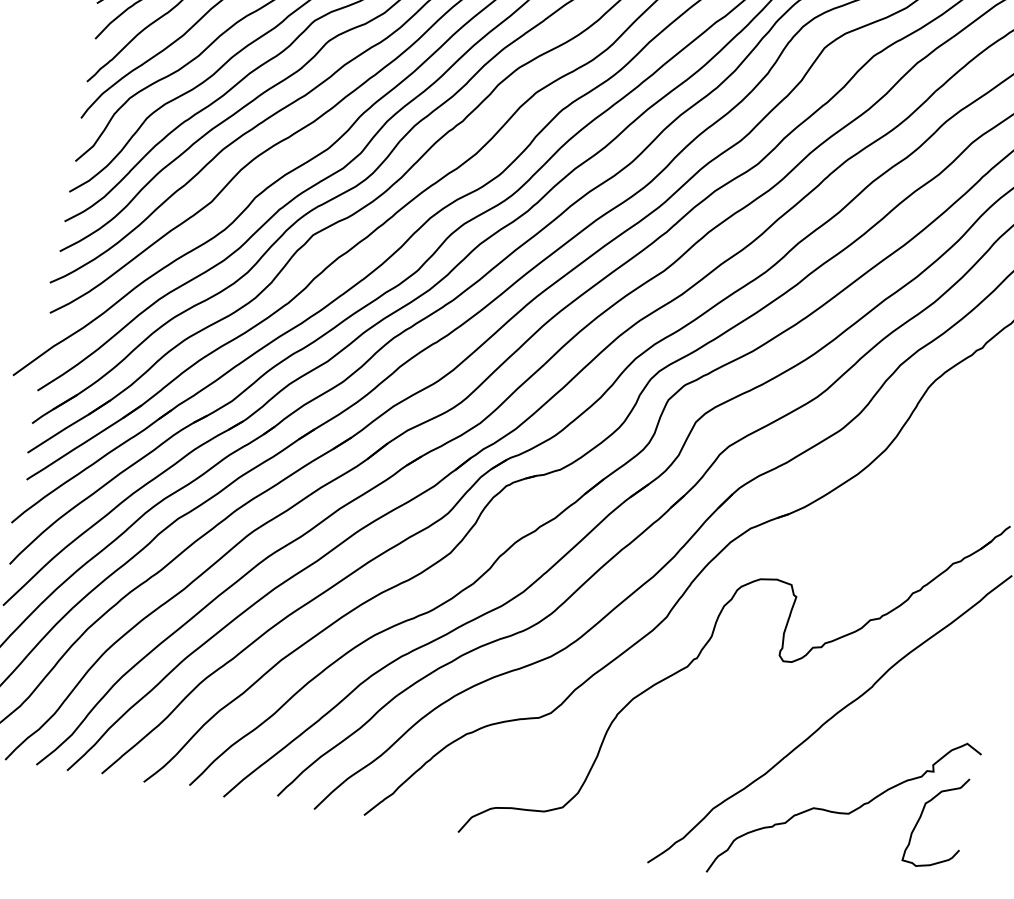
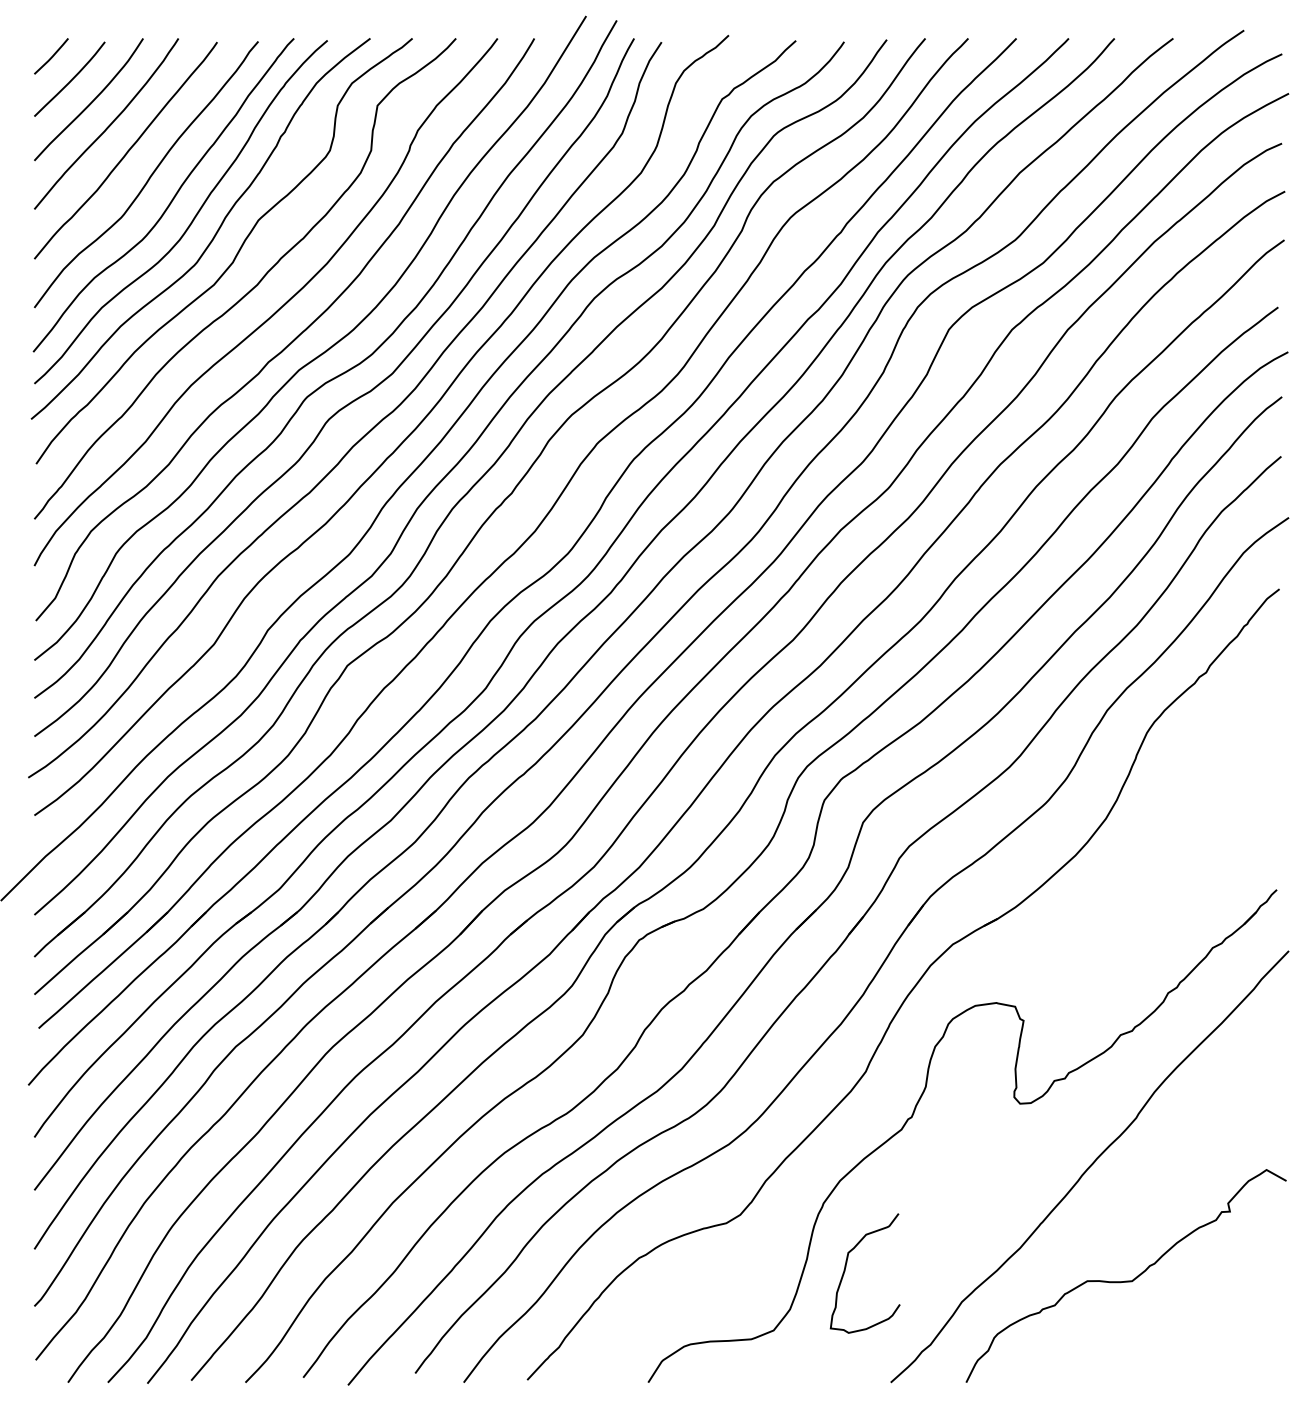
curve: (922, 814) -> (846, 1267), moved

